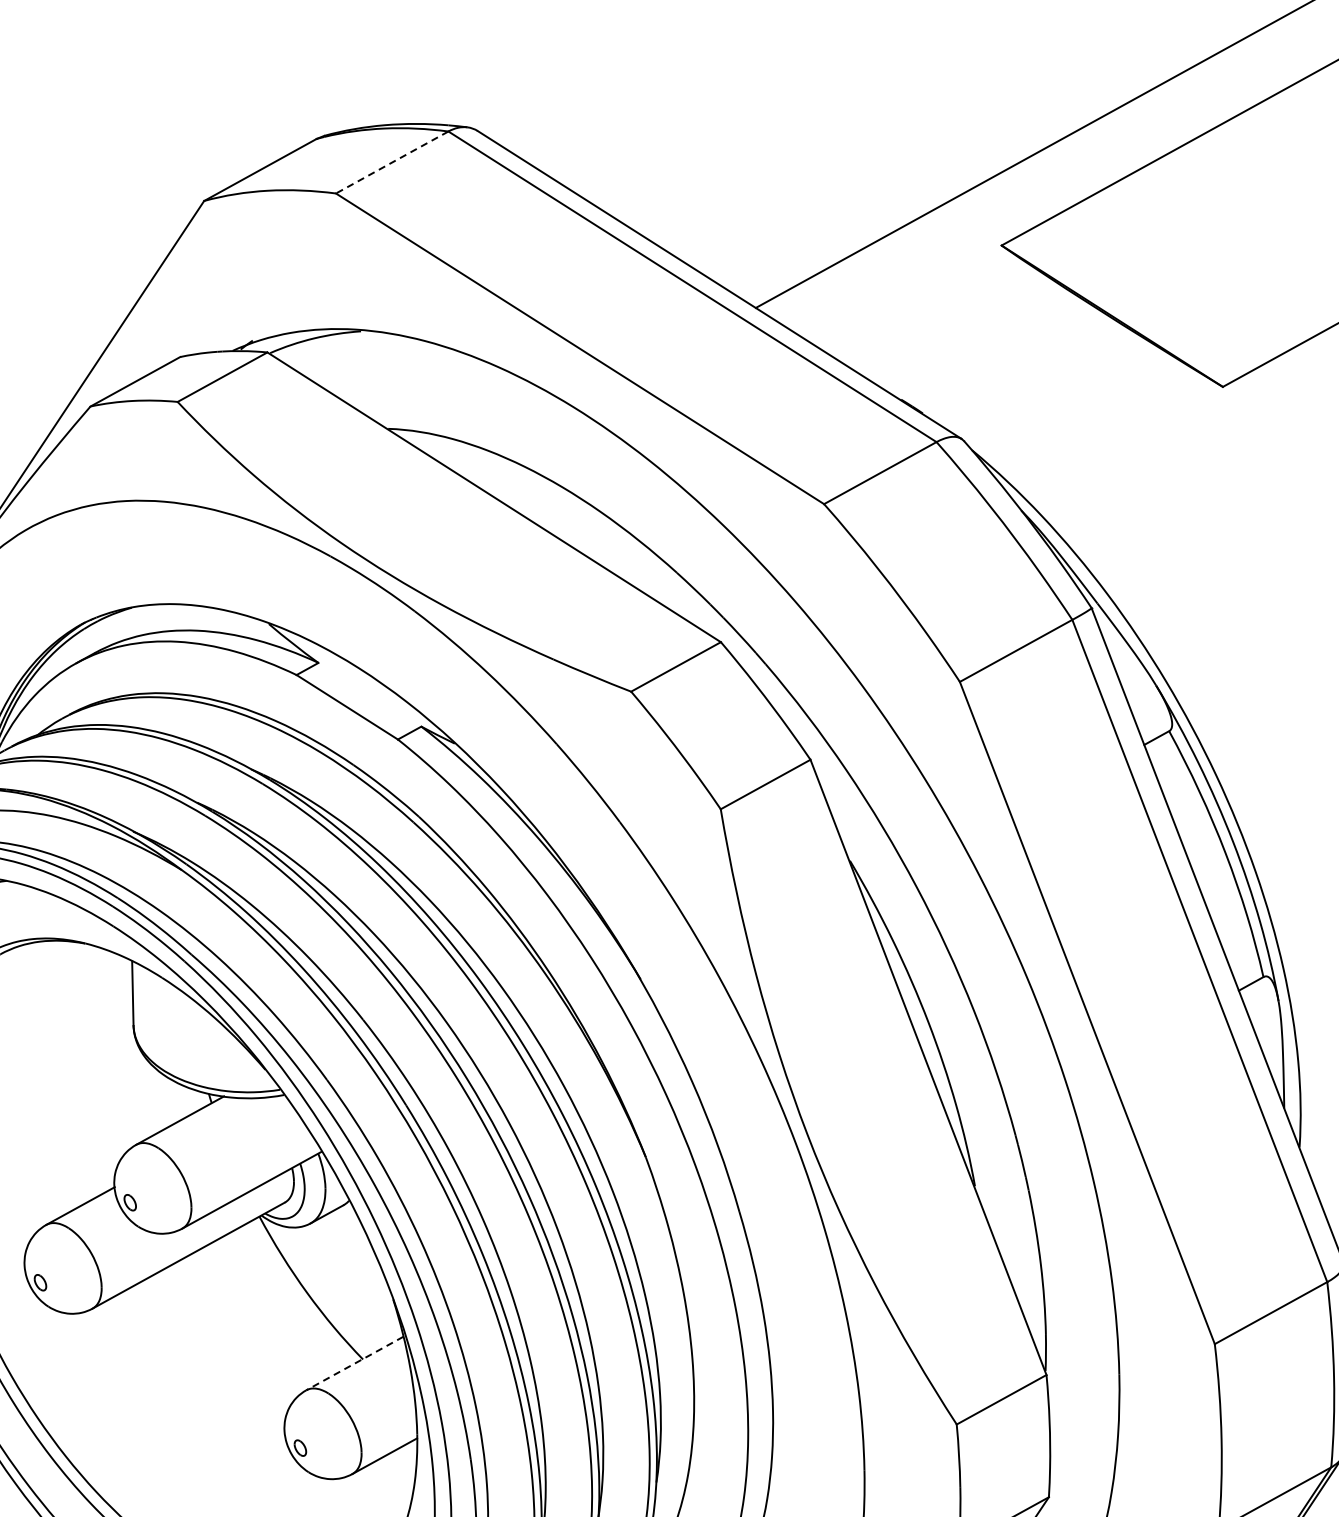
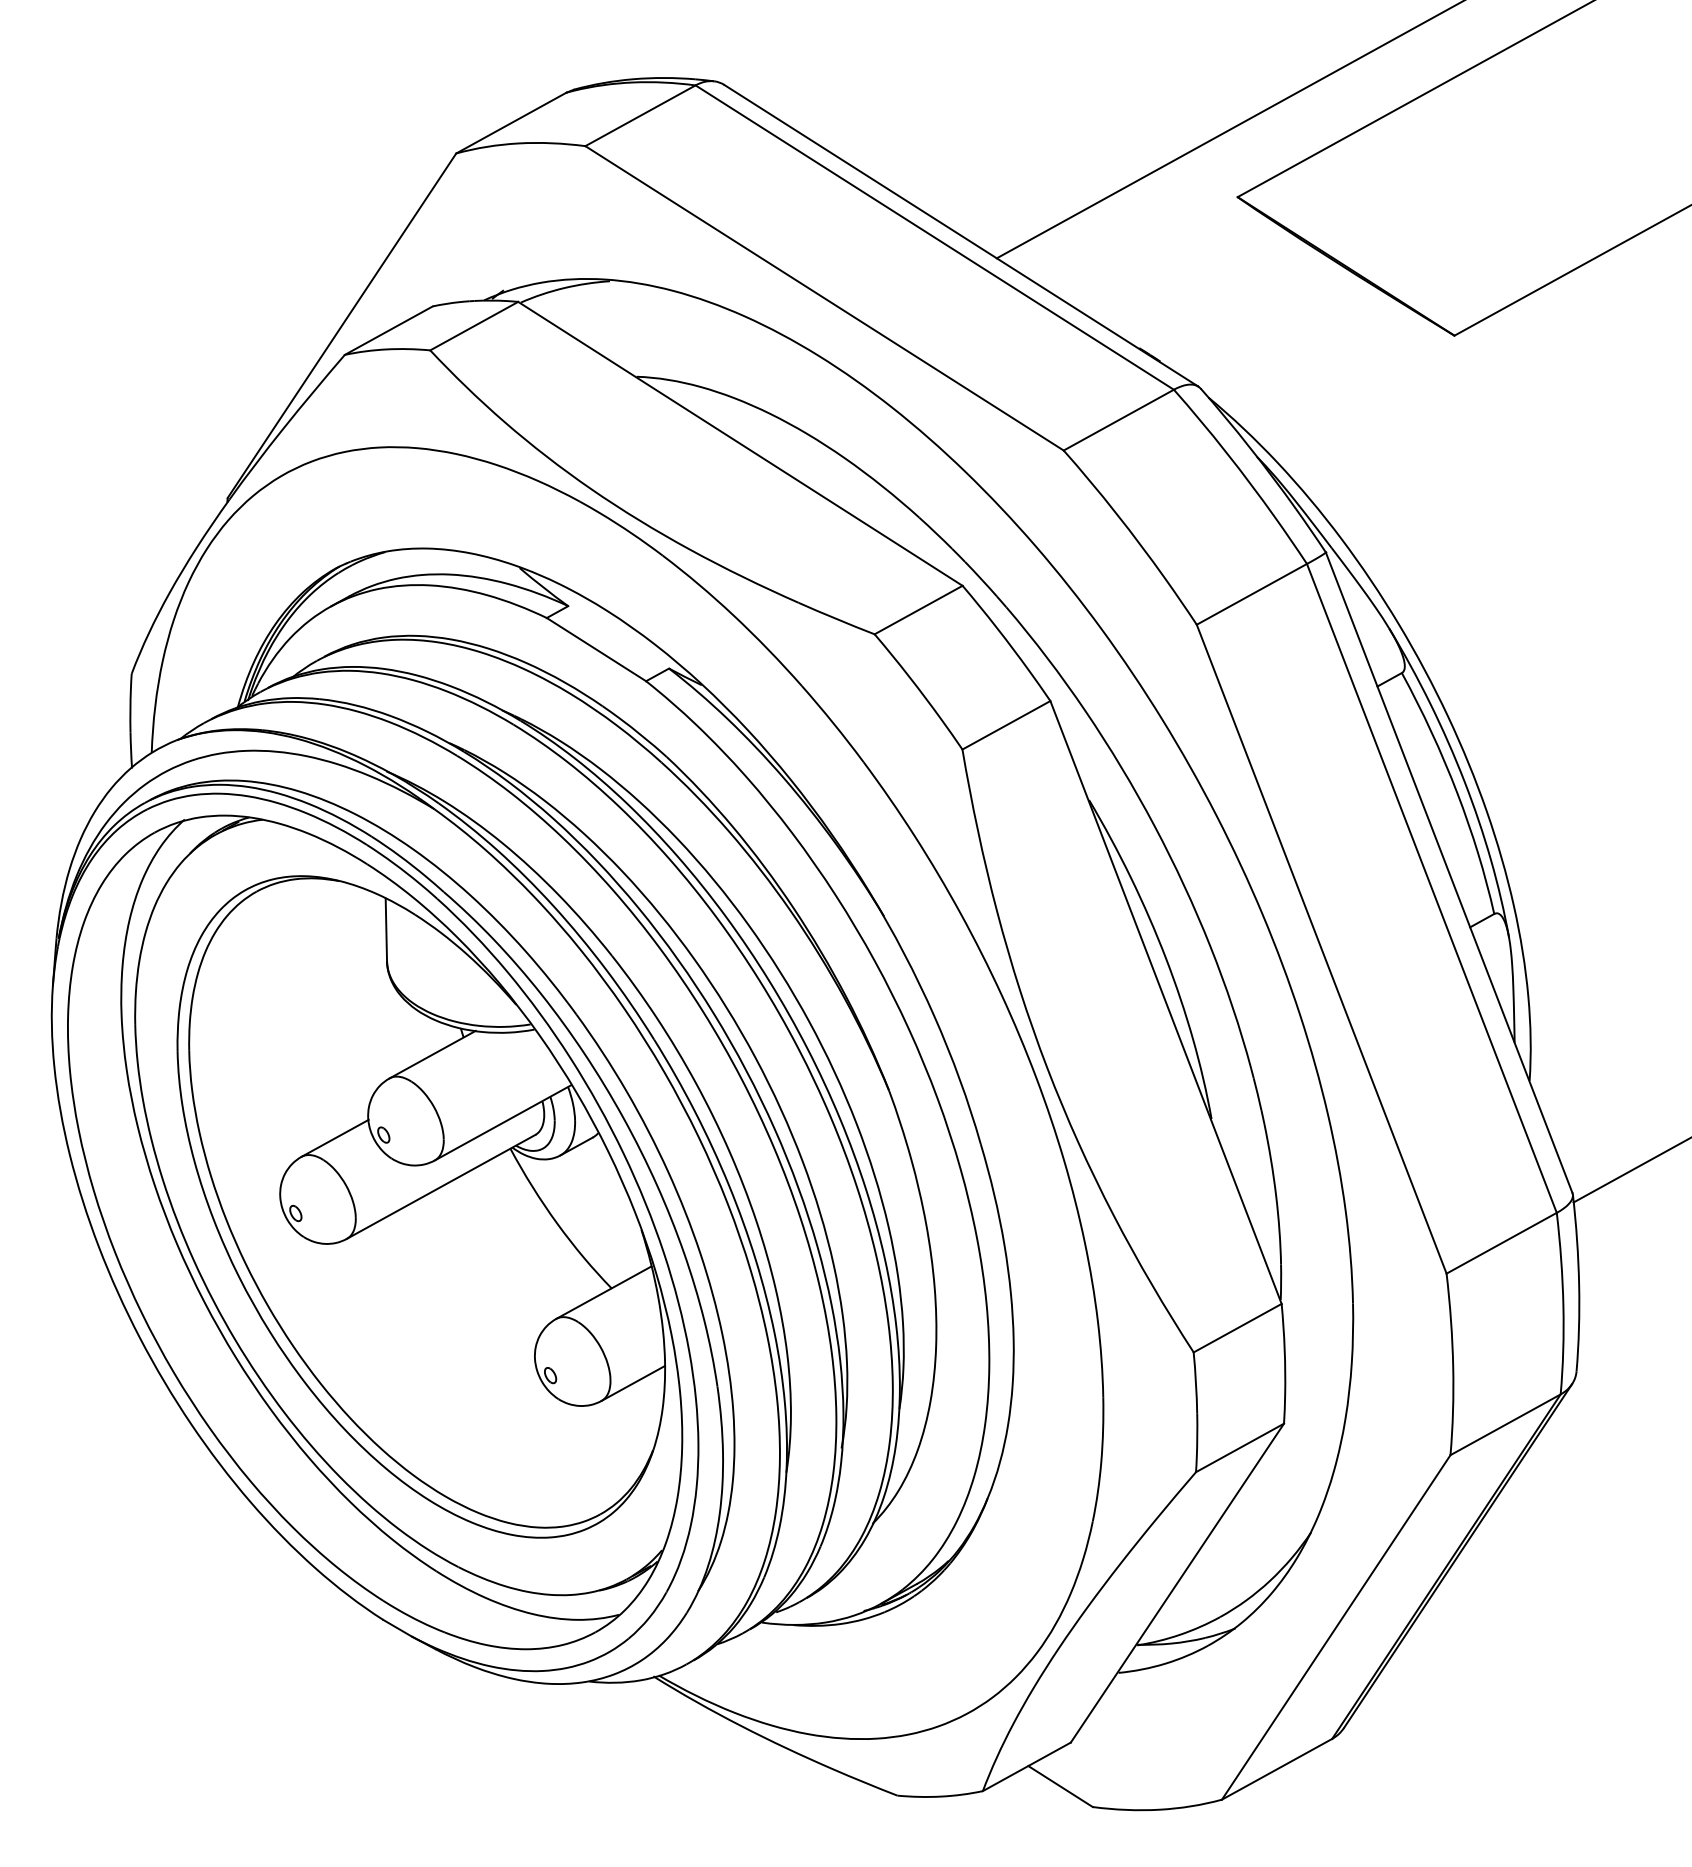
line: (392, 162) -> (640, 115), dashed -> solid
line: (354, 1363) -> (603, 1292), dashed -> solid

